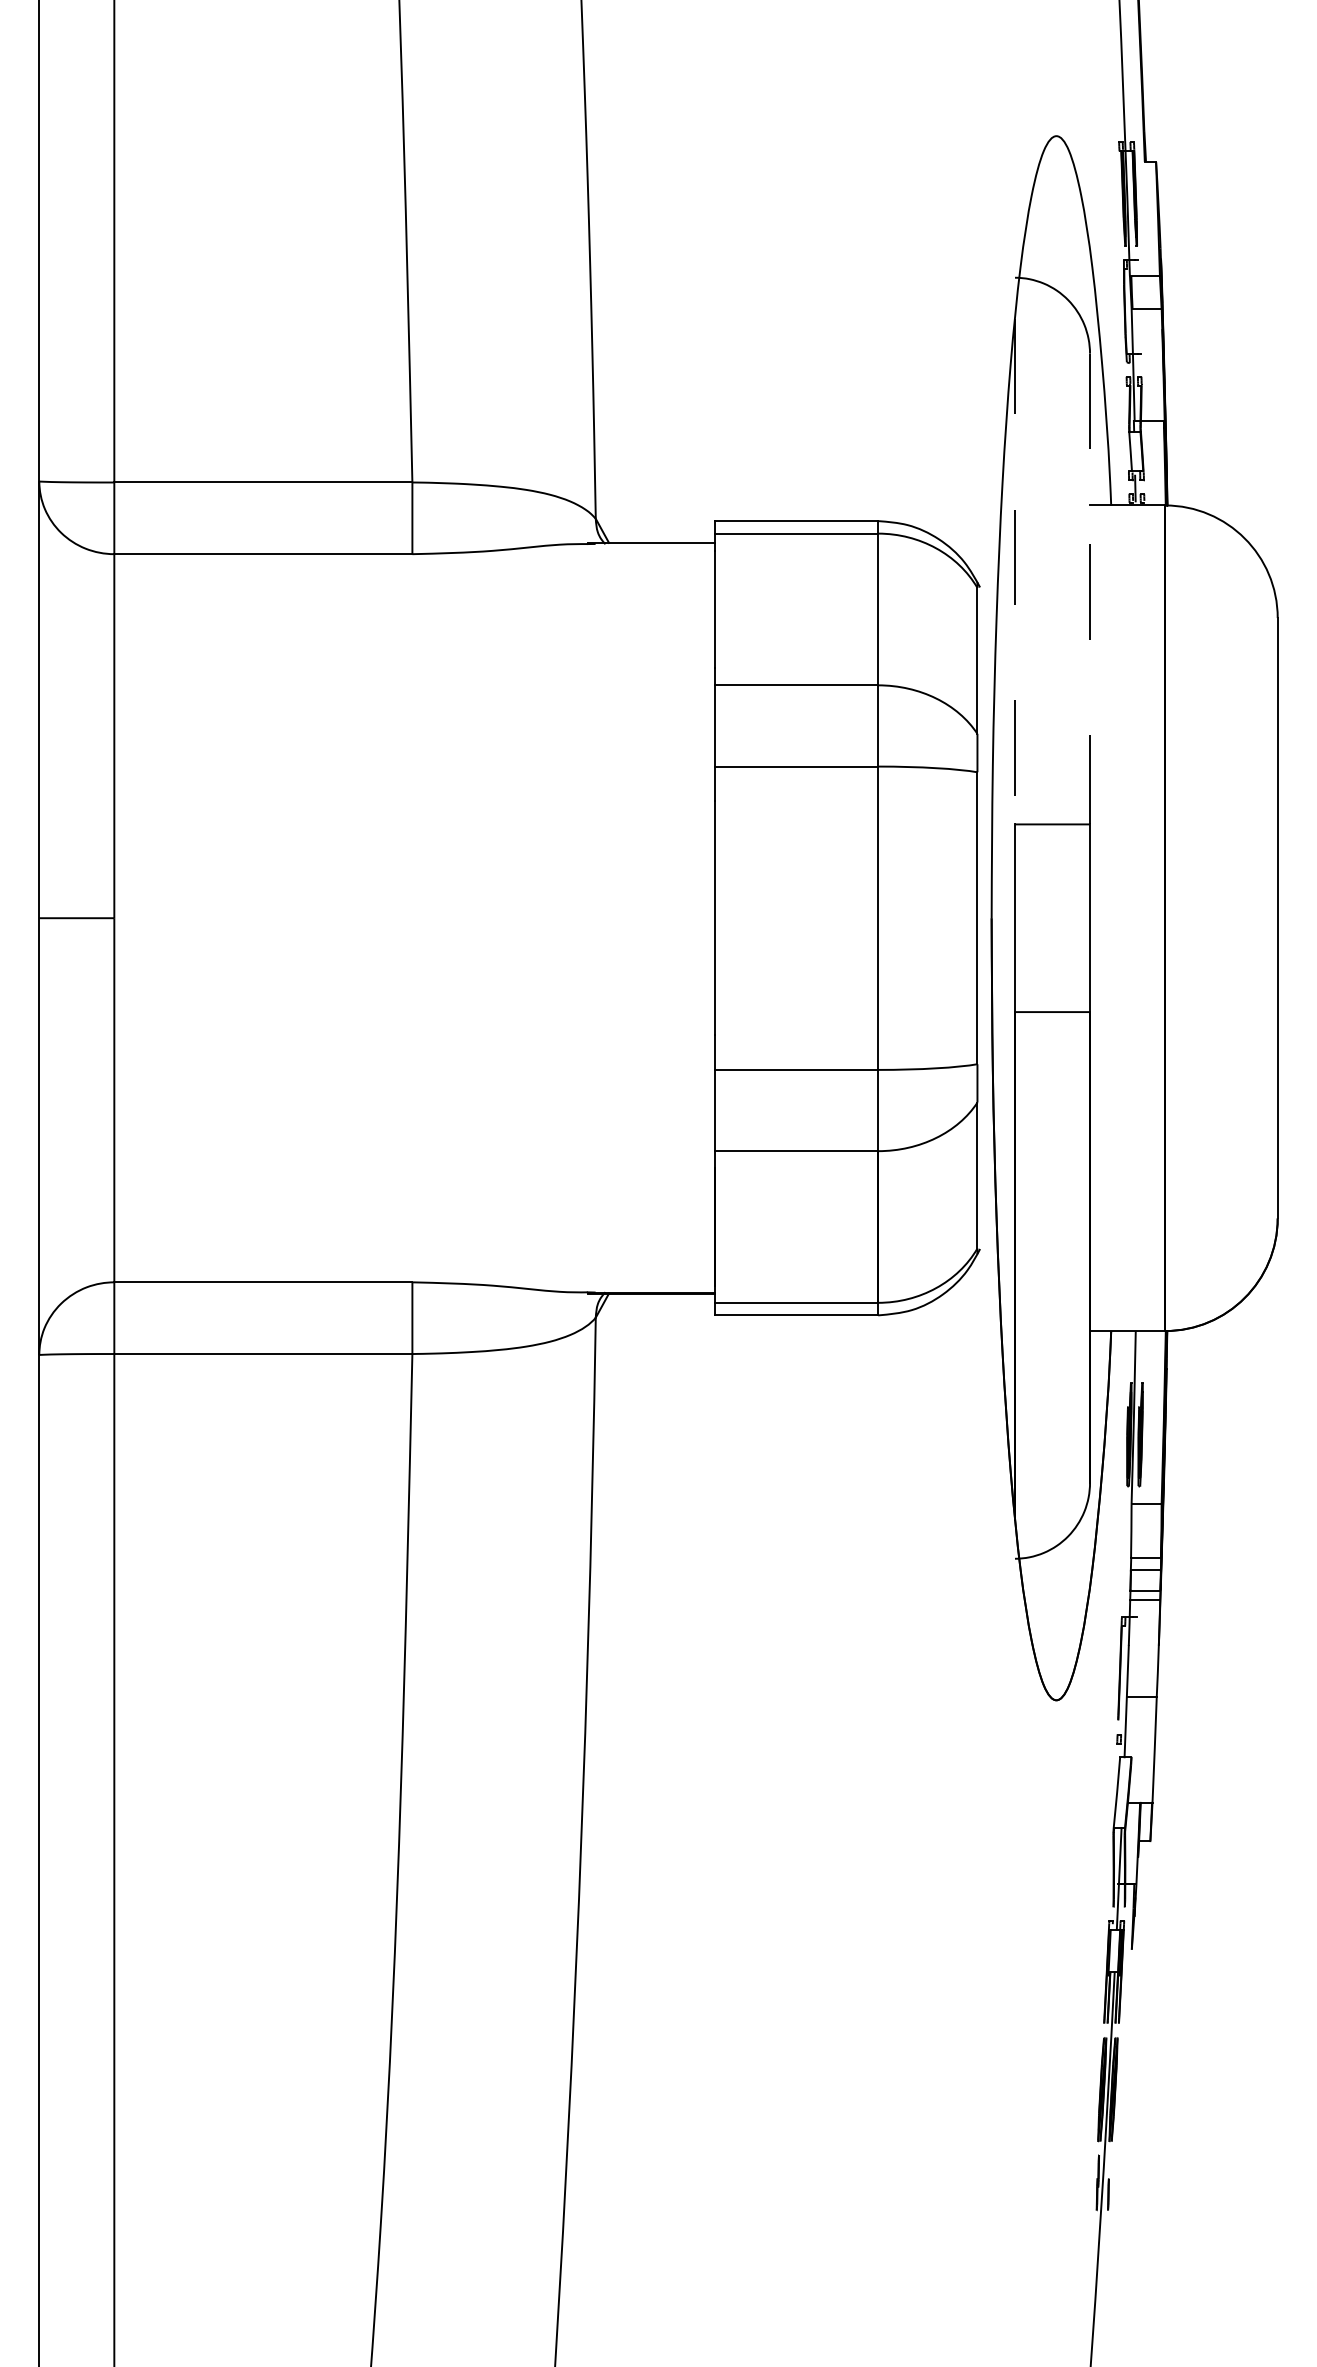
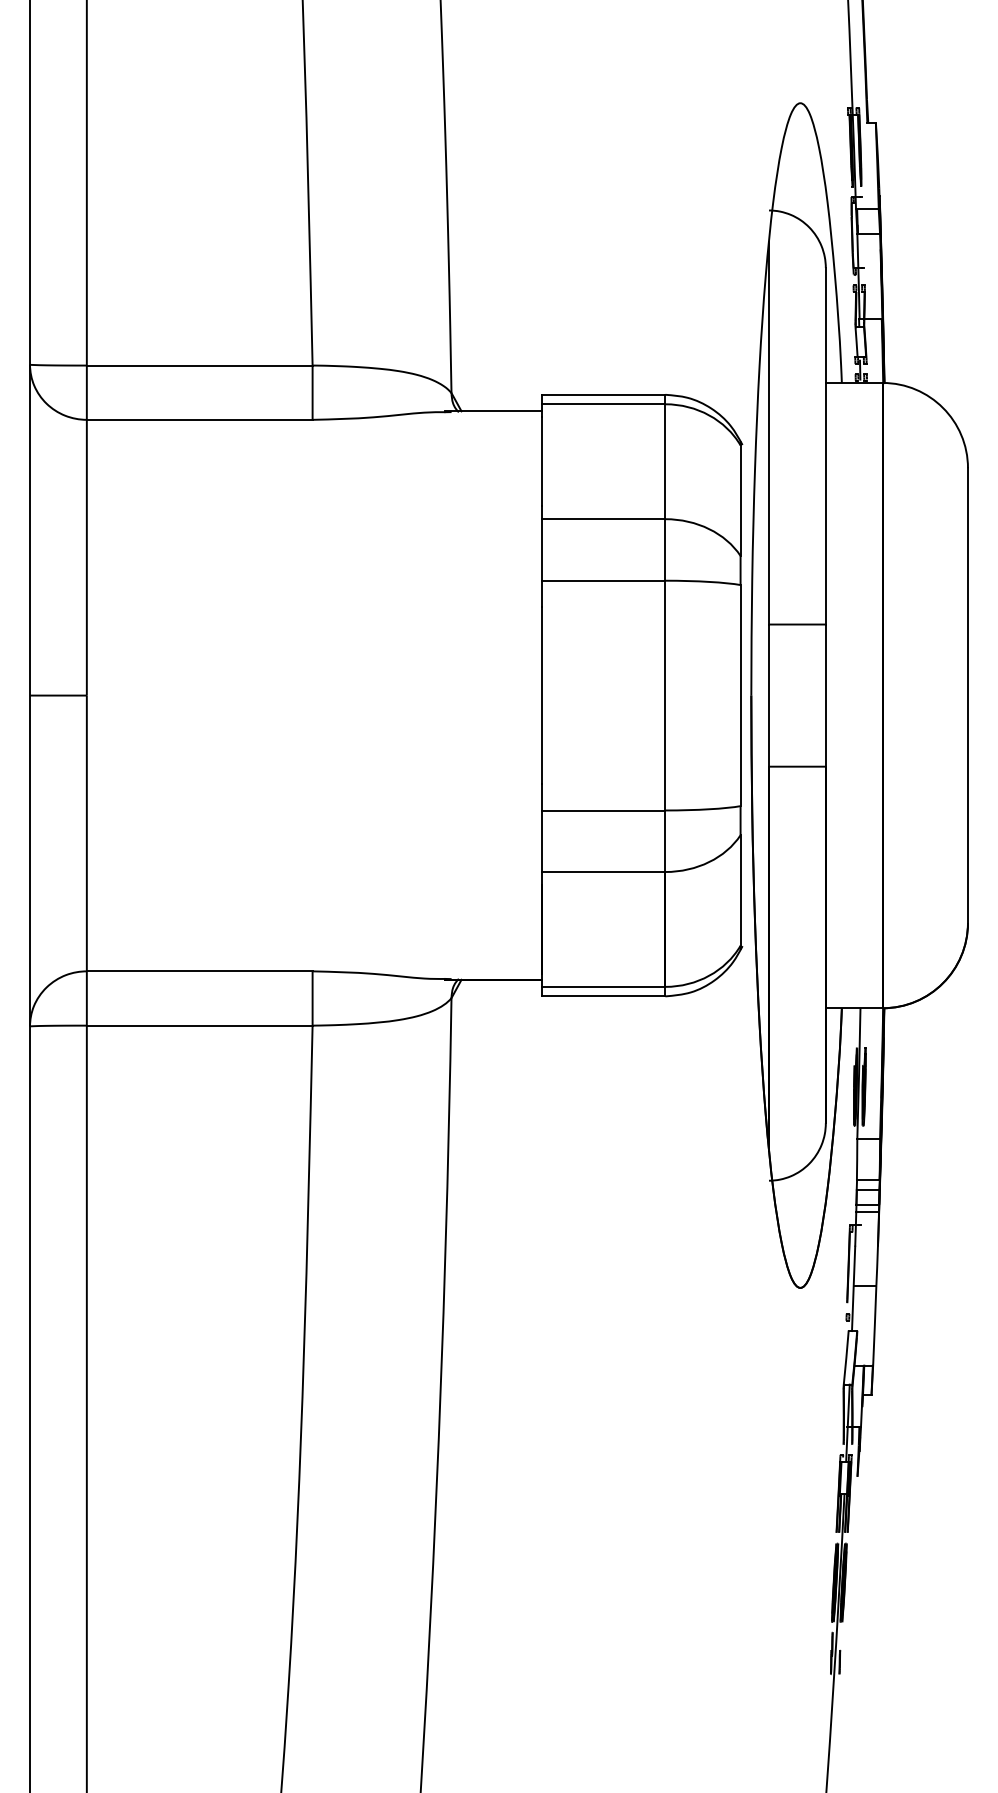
line: (1015, 571) -> (769, 432), dashed -> solid
line: (1090, 589) -> (826, 446), dashed -> solid

